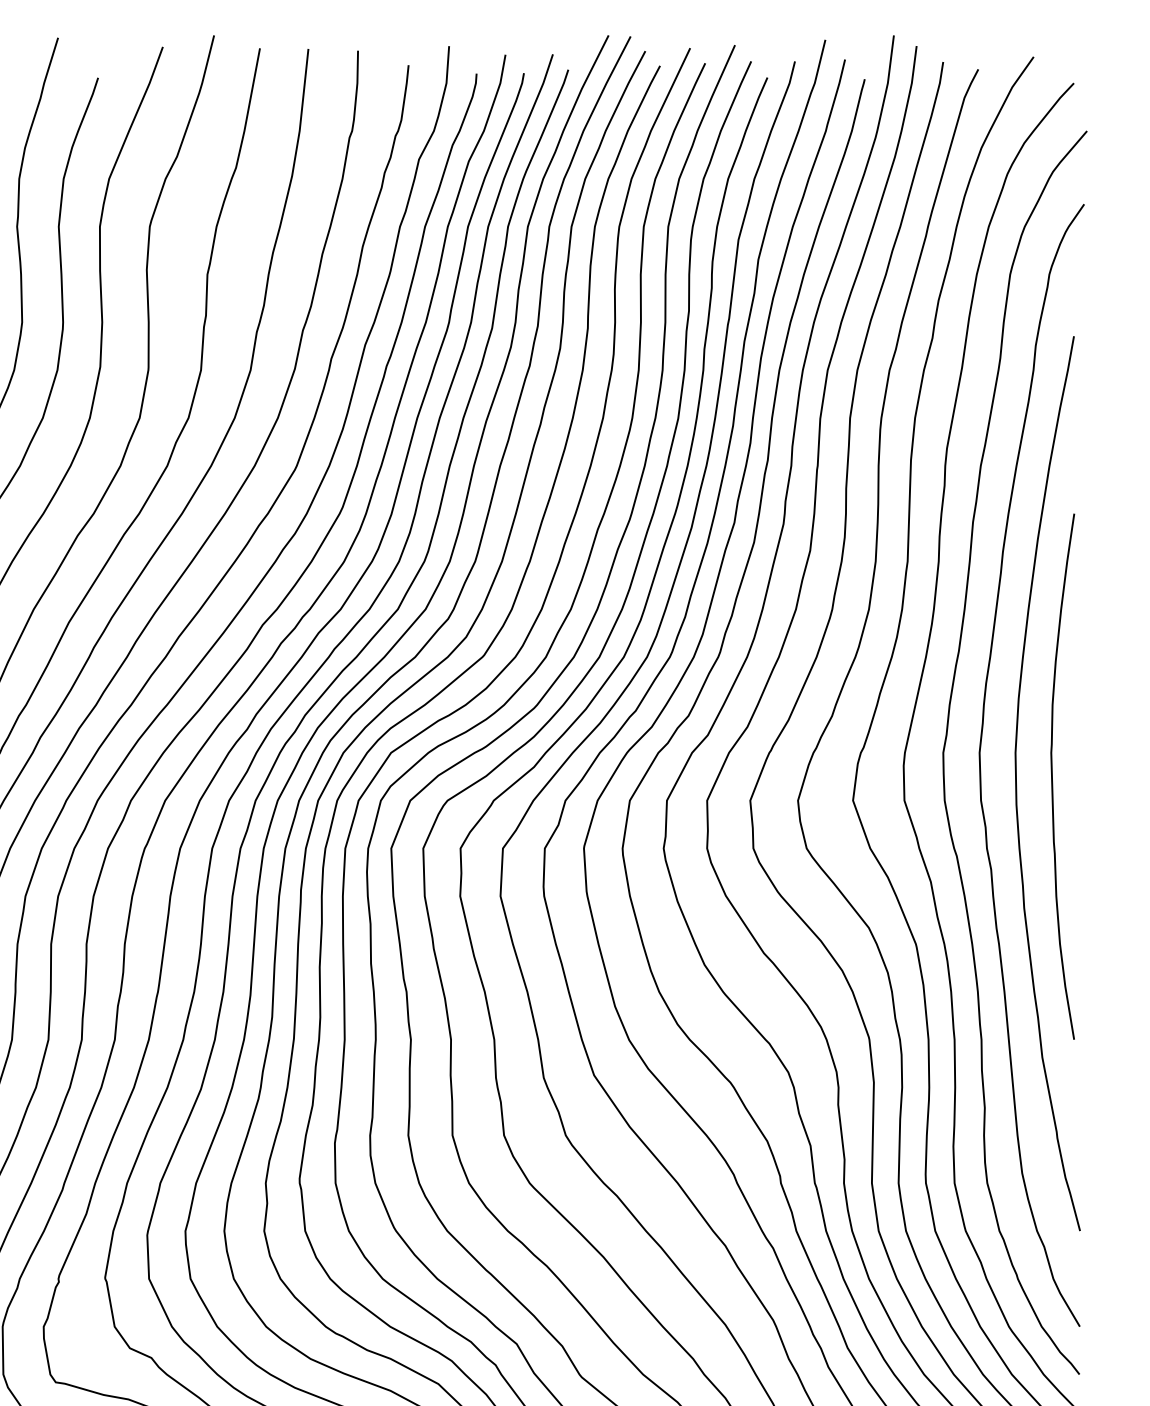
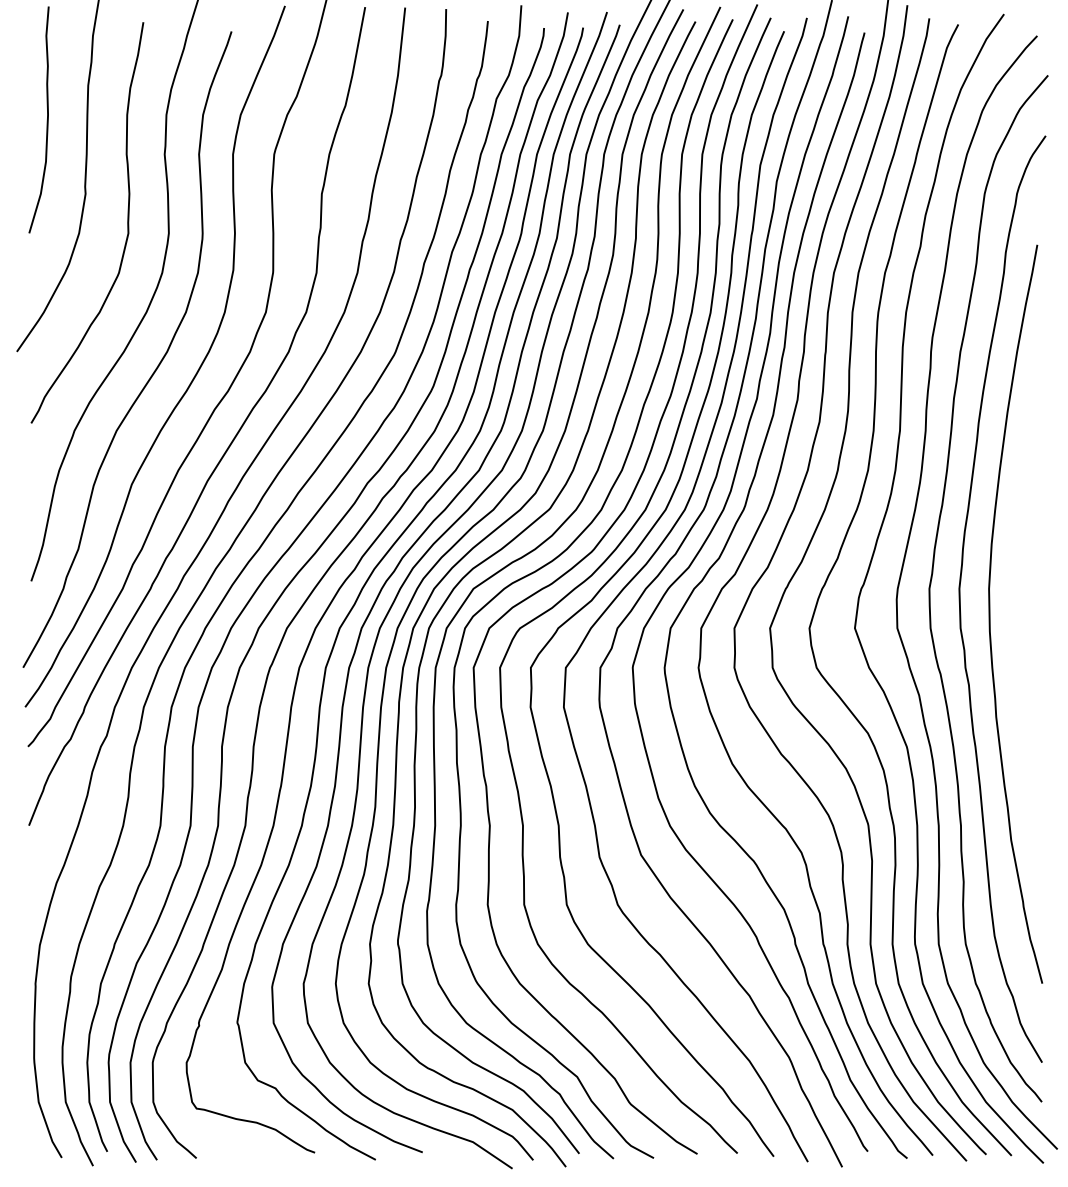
curve: (1053, 776) -> (1020, 608), removed

